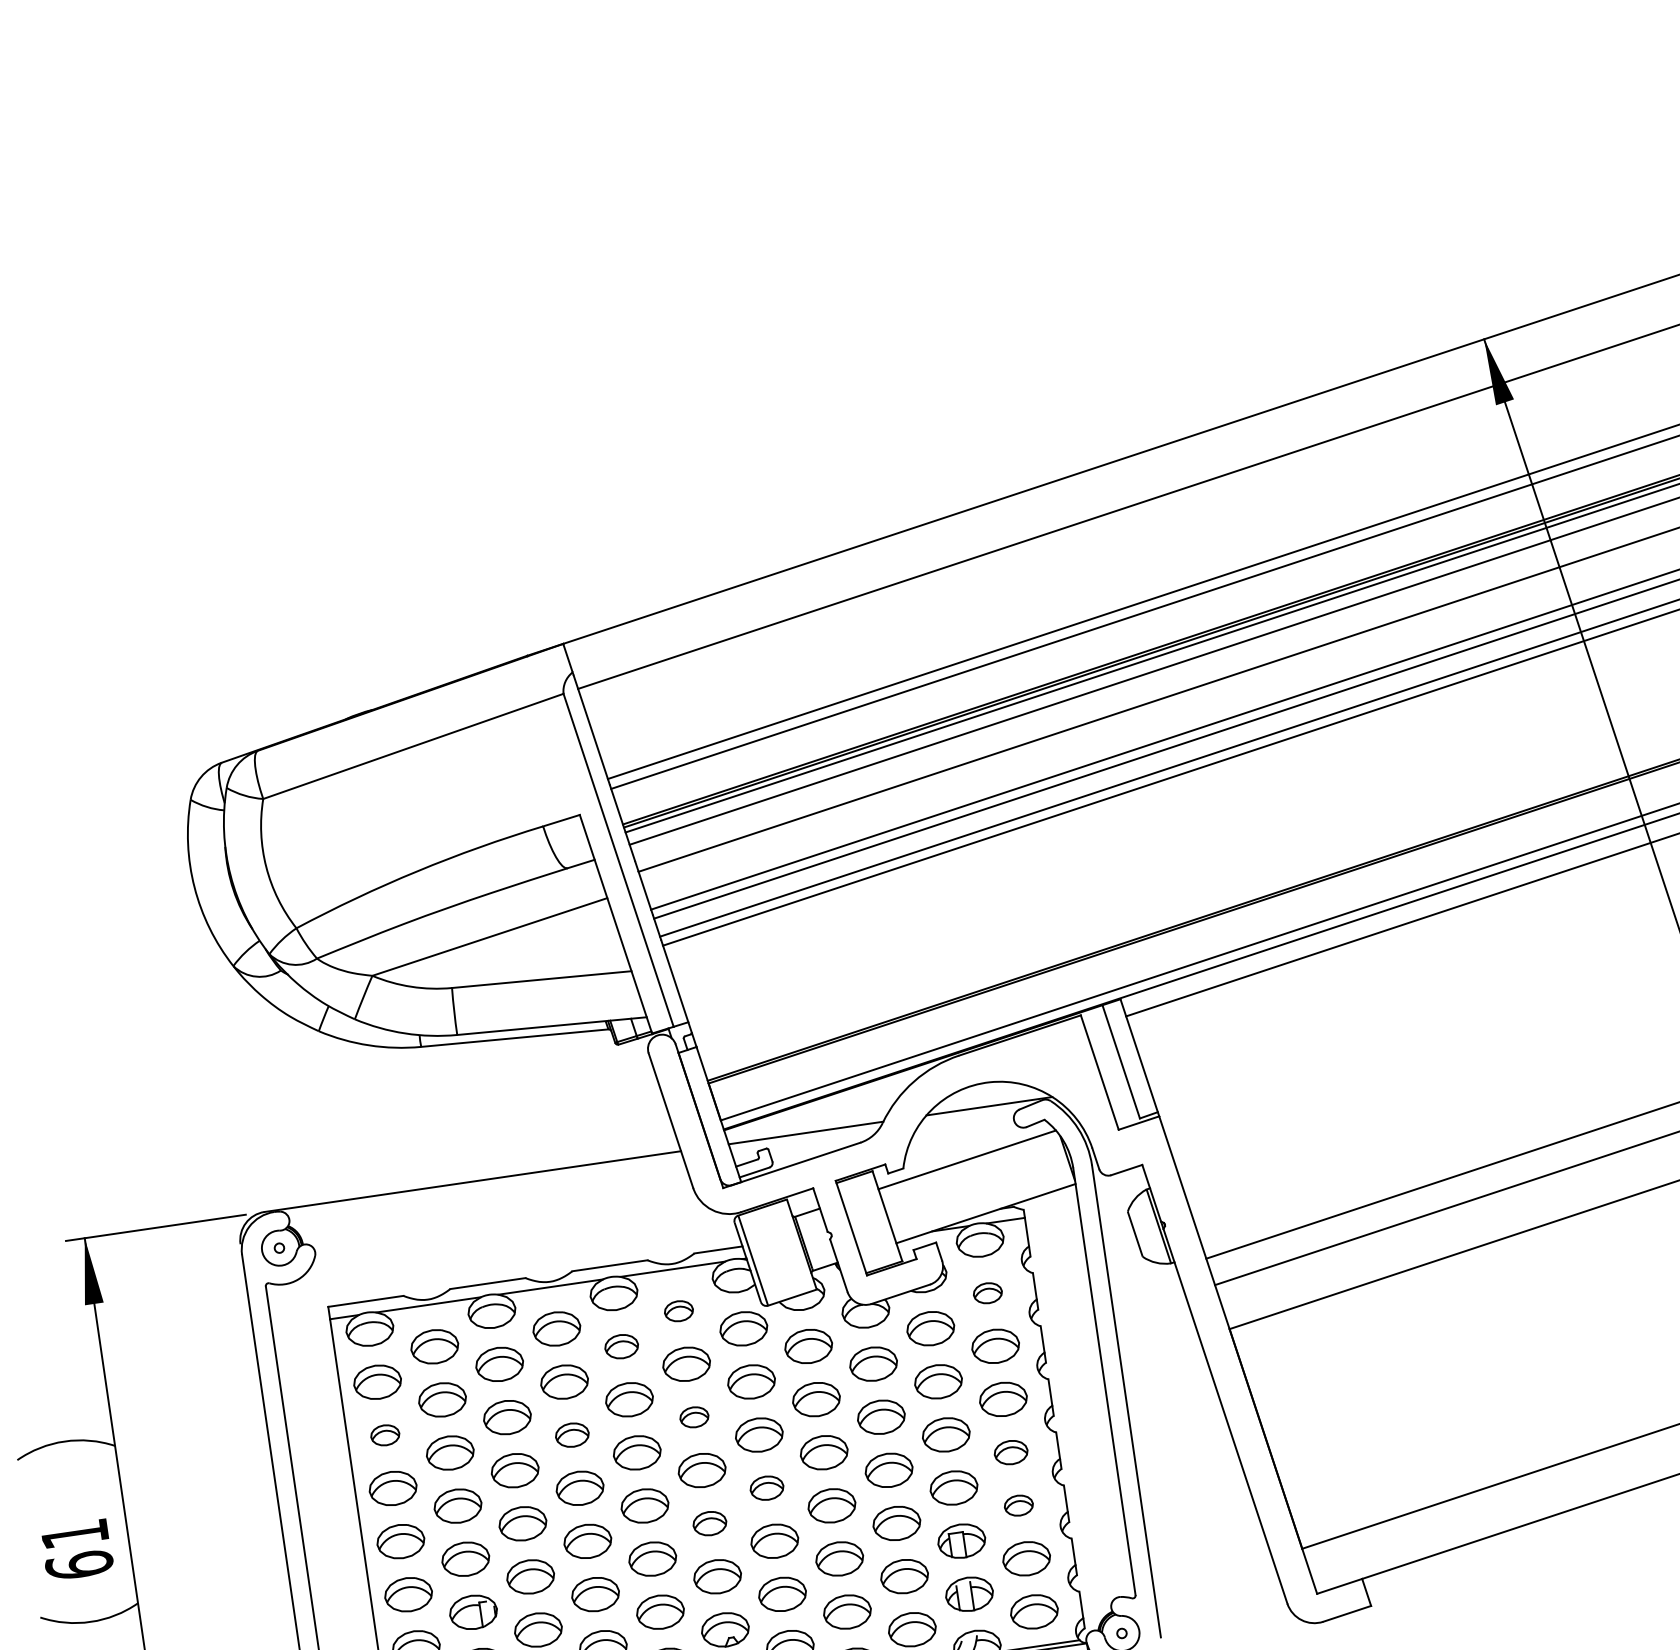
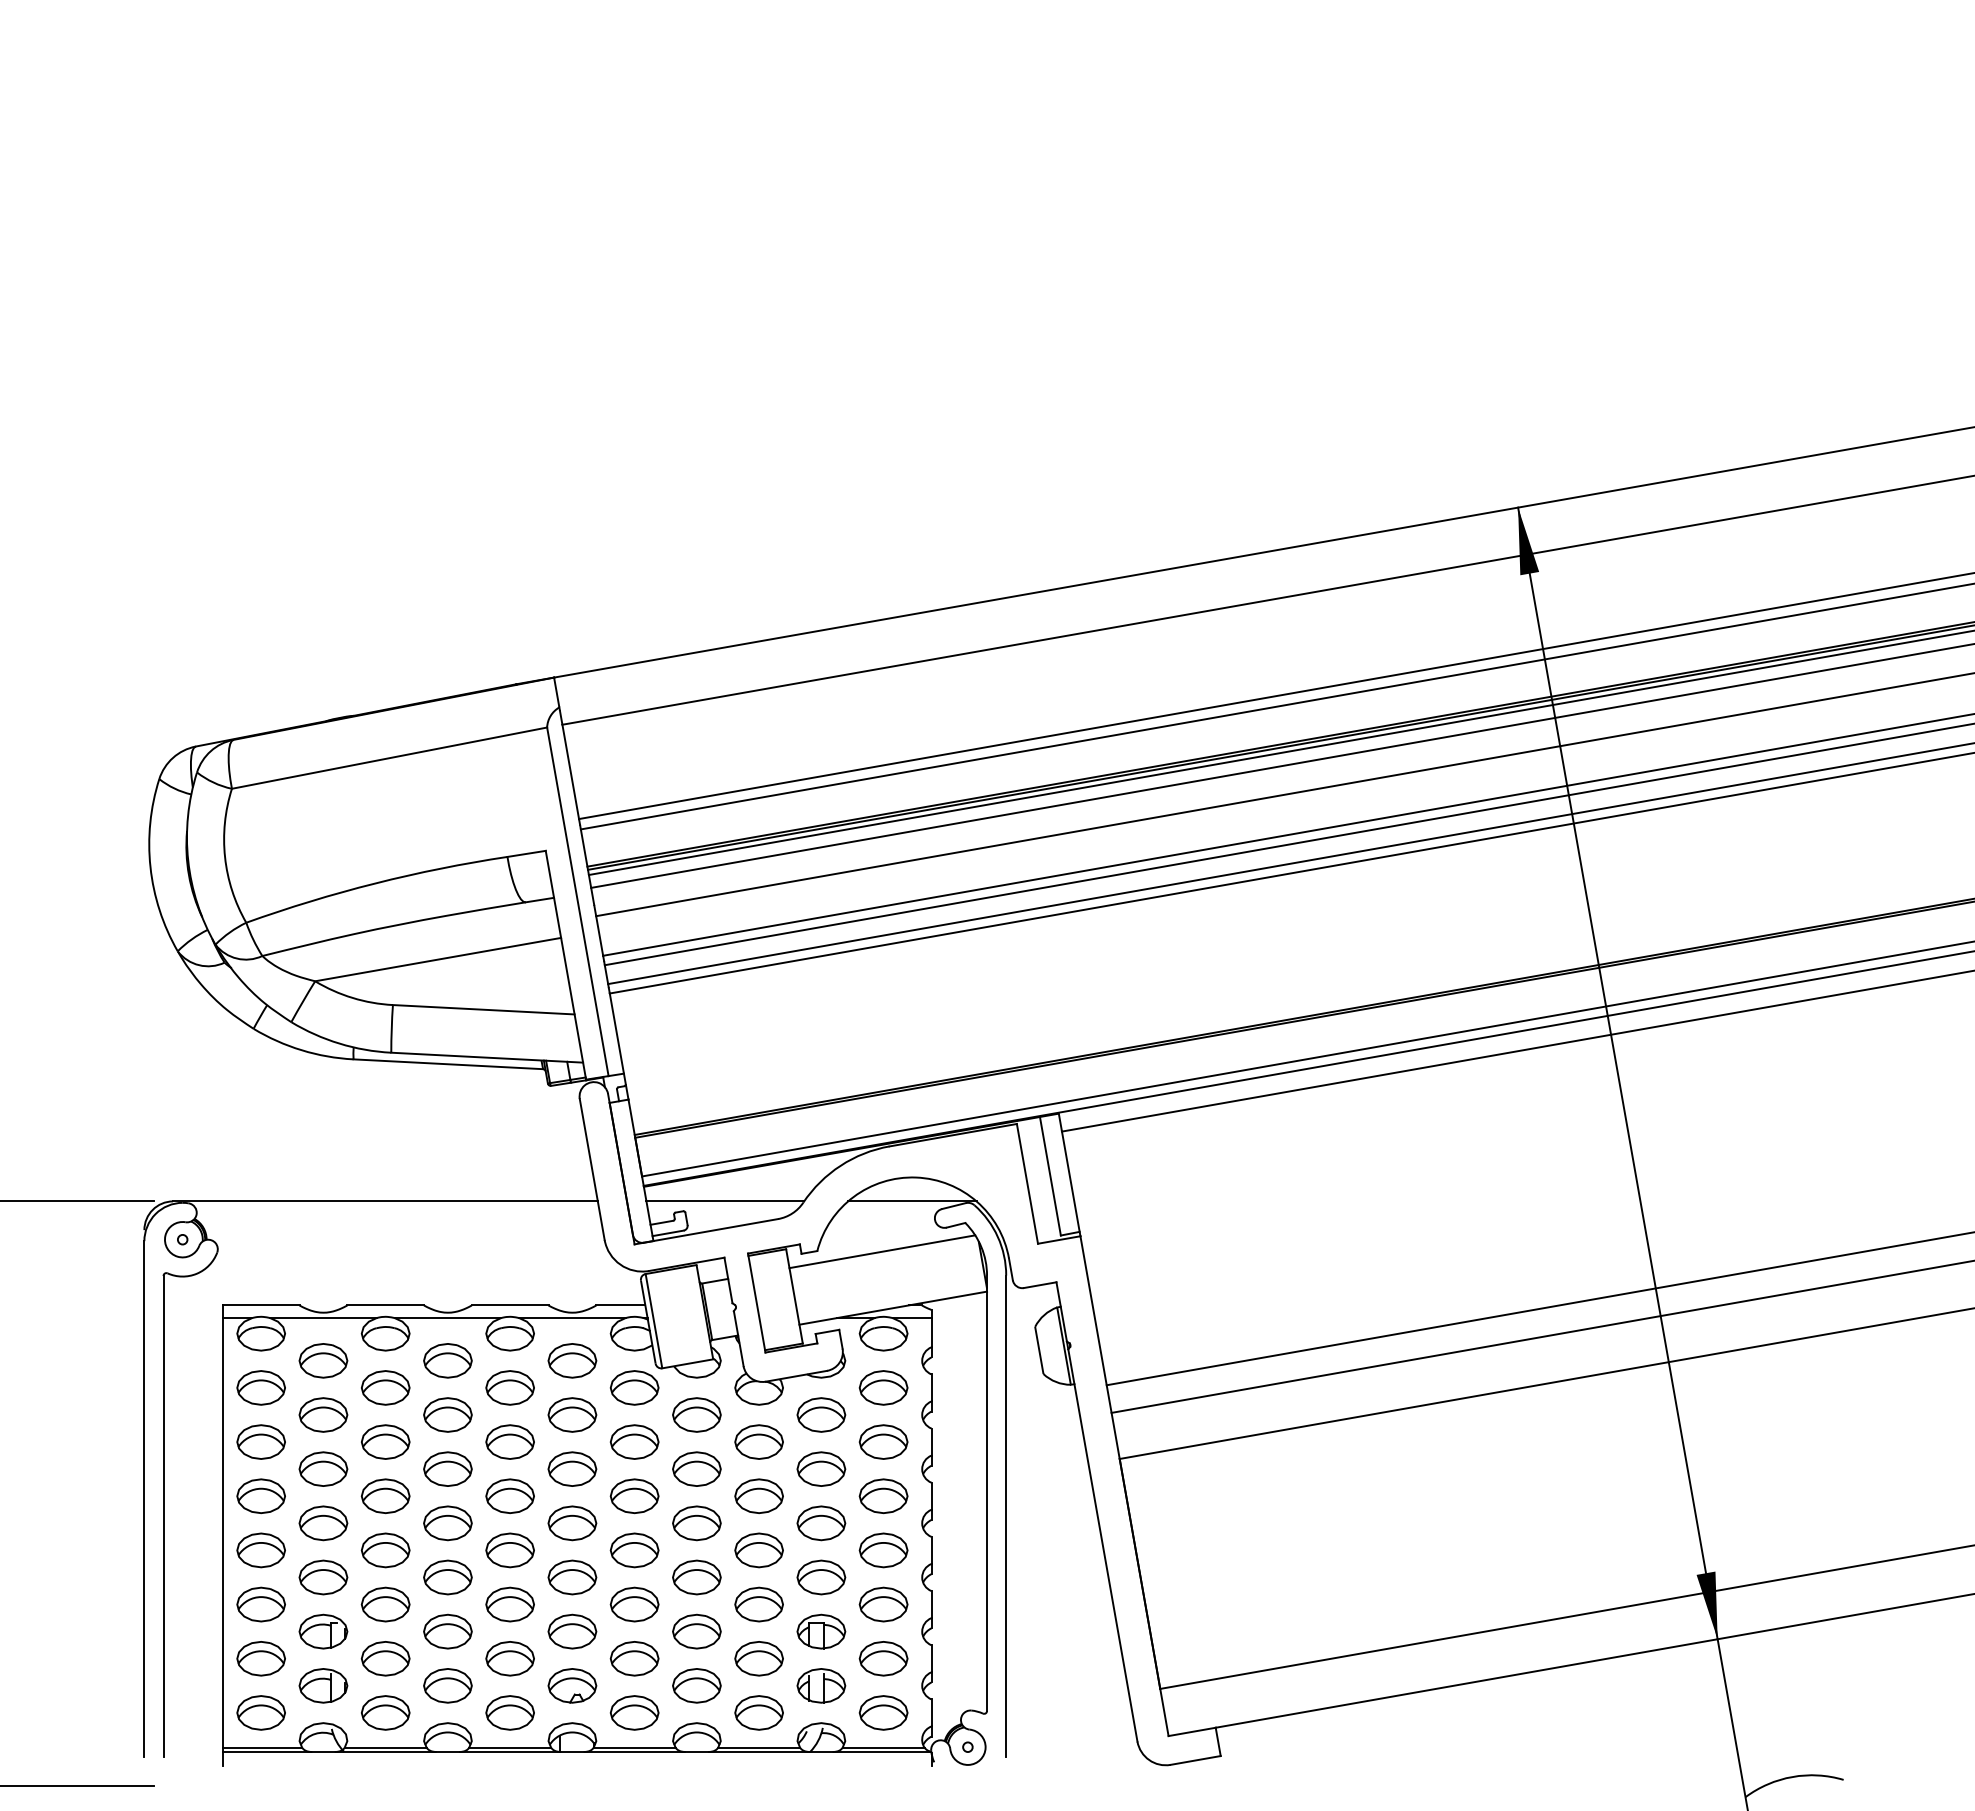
part: (987, 1292) -> (883, 1387), size x1.67
part: (678, 1310) -> (572, 1360), size x1.67
part: (621, 1346) -> (509, 1387), size x1.43
part: (694, 1416) -> (572, 1468), size x1.67
part: (384, 1434) -> (260, 1441), size x1.67
part: (571, 1434) -> (447, 1468), size x1.43
part: (1011, 1452) -> (883, 1550), size x1.43
part: (766, 1488) -> (634, 1550), size x1.43
part: (1018, 1505) -> (883, 1604), size x1.67
part: (709, 1523) -> (572, 1577), size x1.43

